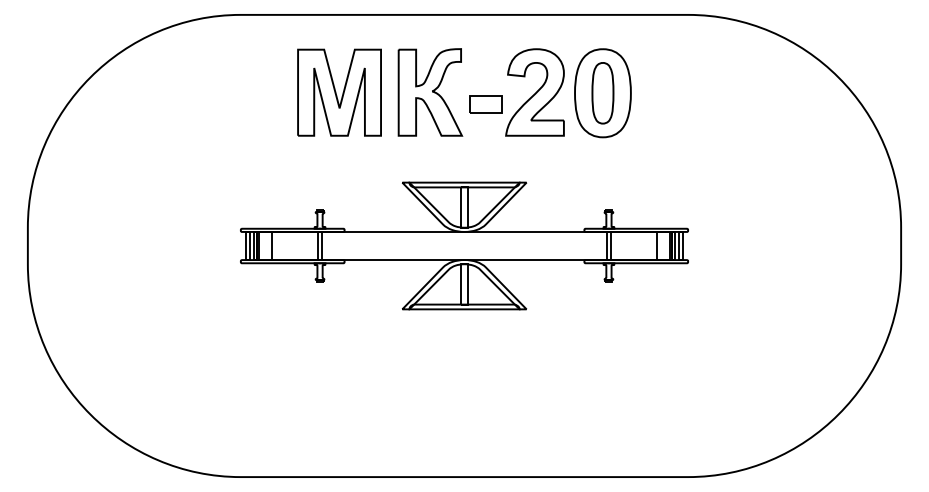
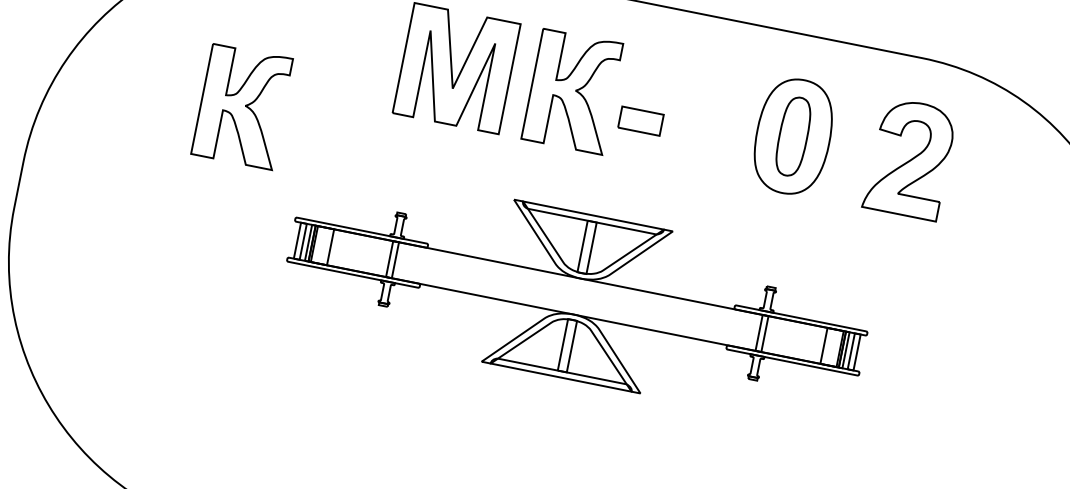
part: (534, 92) -> (909, 158), moved
part: (184, 153) -> (242, 106), added

